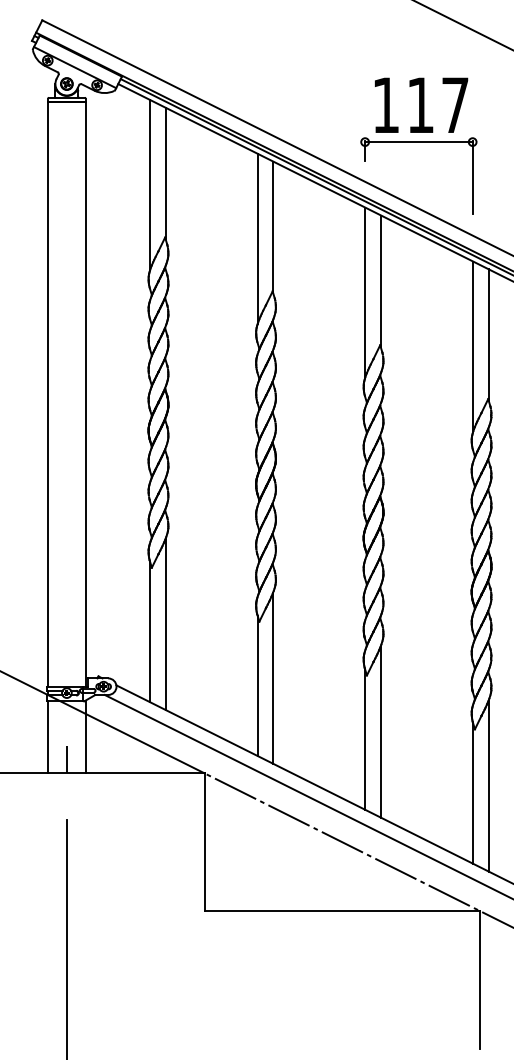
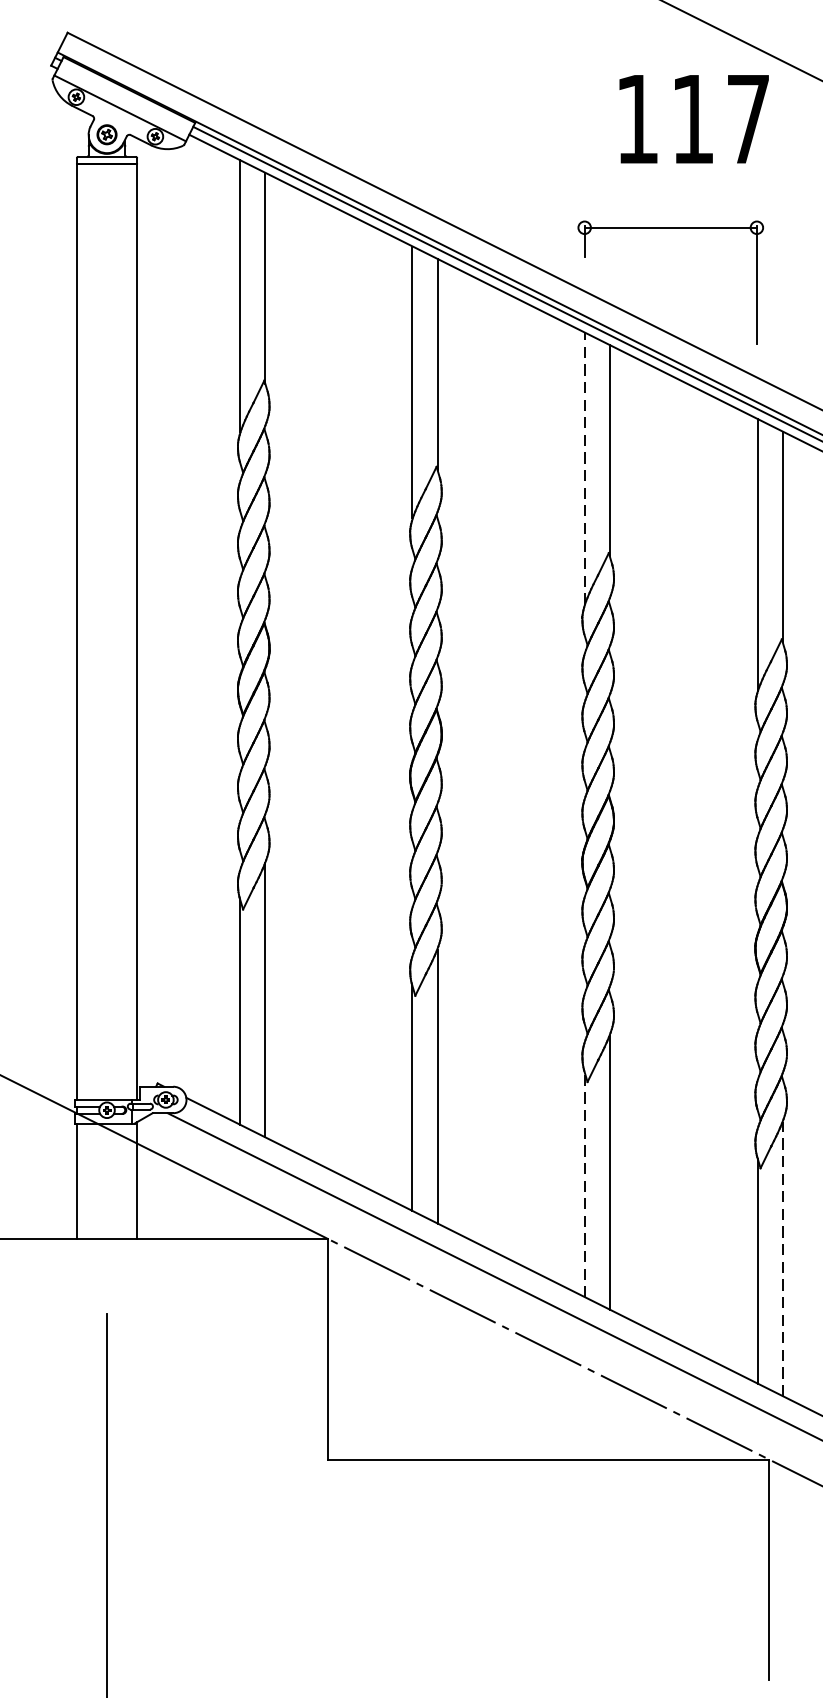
text: (421, 104) -> (694, 117), moved
line: (365, 292) -> (585, 468), solid -> dashed
line: (365, 739) -> (585, 1184), solid -> dashed
line: (66, 759) -> (106, 1216), removed
line: (488, 786) -> (782, 1259), solid -> dashed

